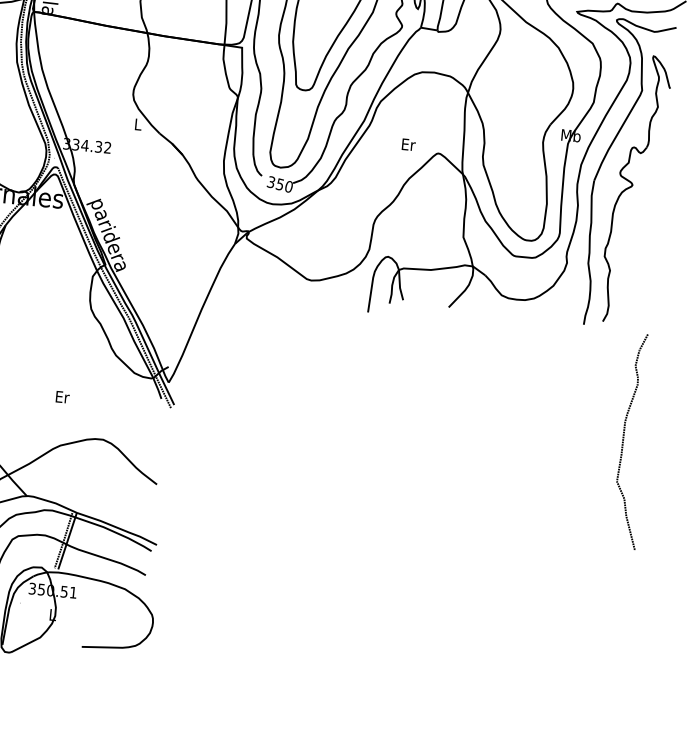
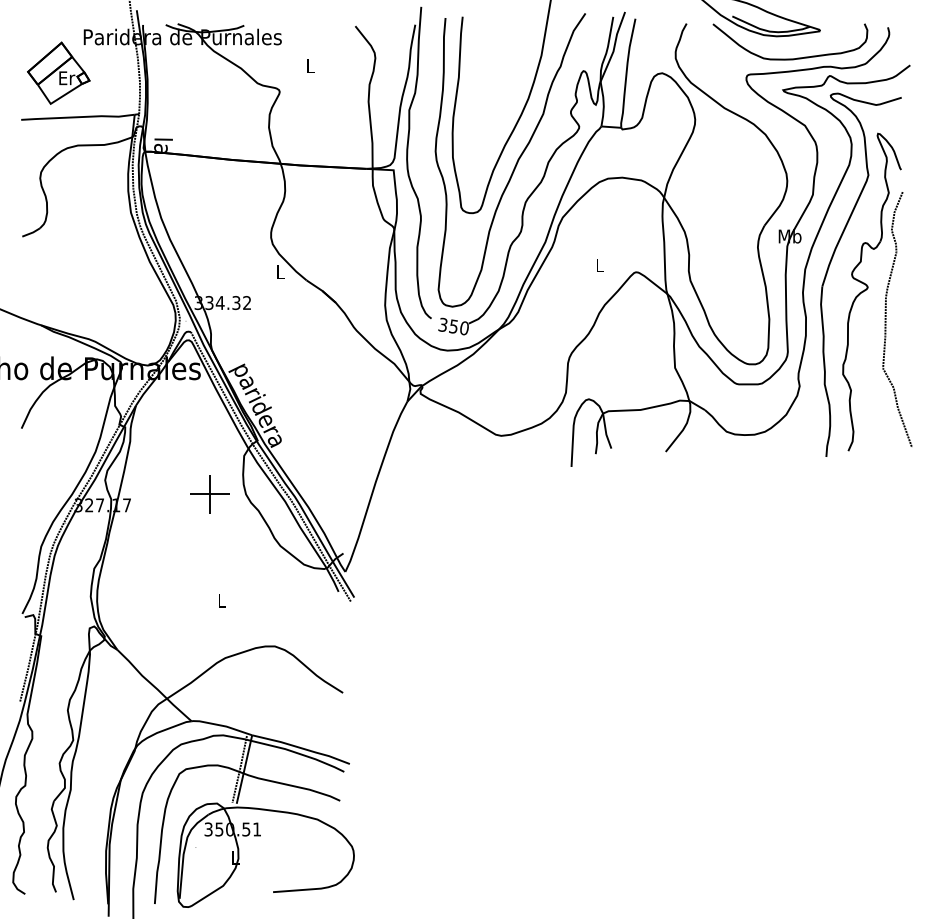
text: (408, 144) -> (600, 265), Er -> L
part: (60, 306) -> (209, 494), added
text: (62, 396) -> (222, 600), Er -> L
curve: (623, 440) -> (886, 319), moved

